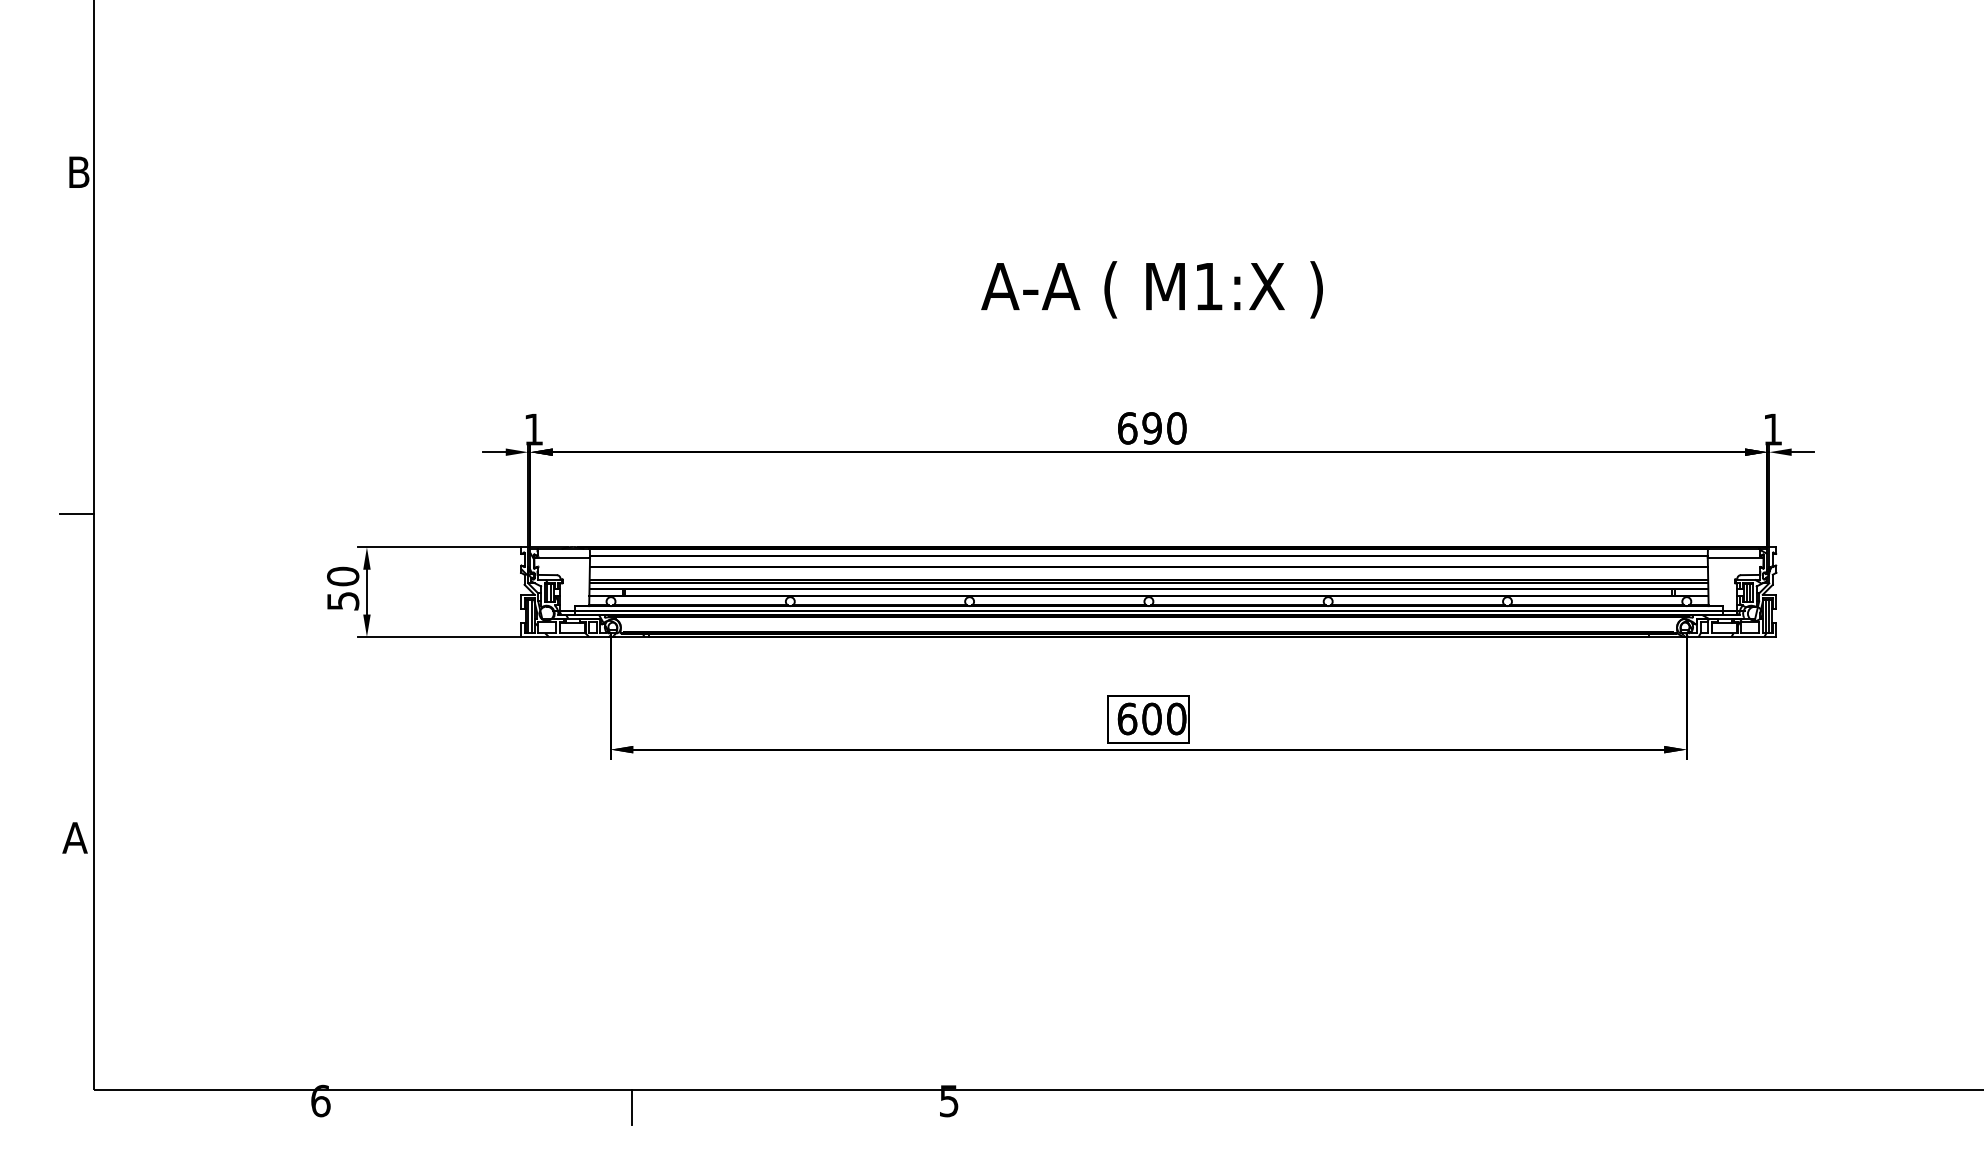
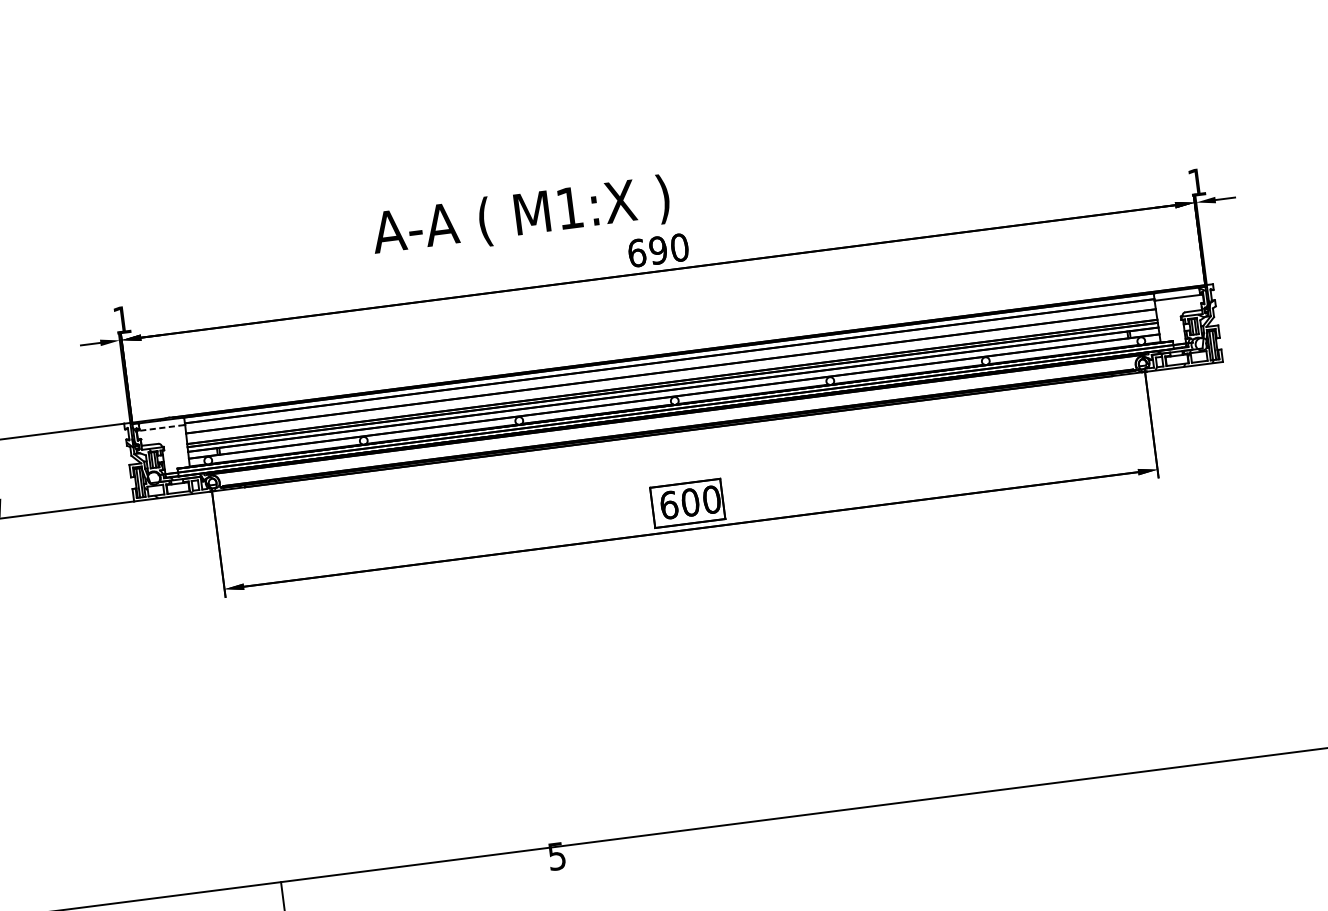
text: (1151, 289) -> (520, 217), moved
line: (562, 557) -> (161, 427), solid -> dashed

